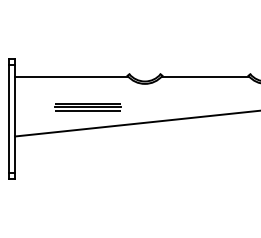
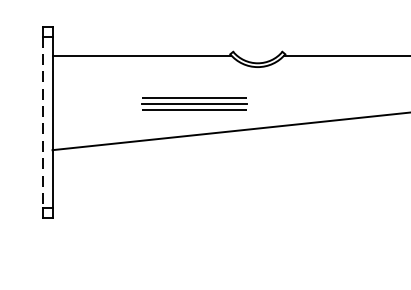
part: (87, 107) -> (193, 104), moved
line: (8, 119) -> (42, 123), solid -> dashed

